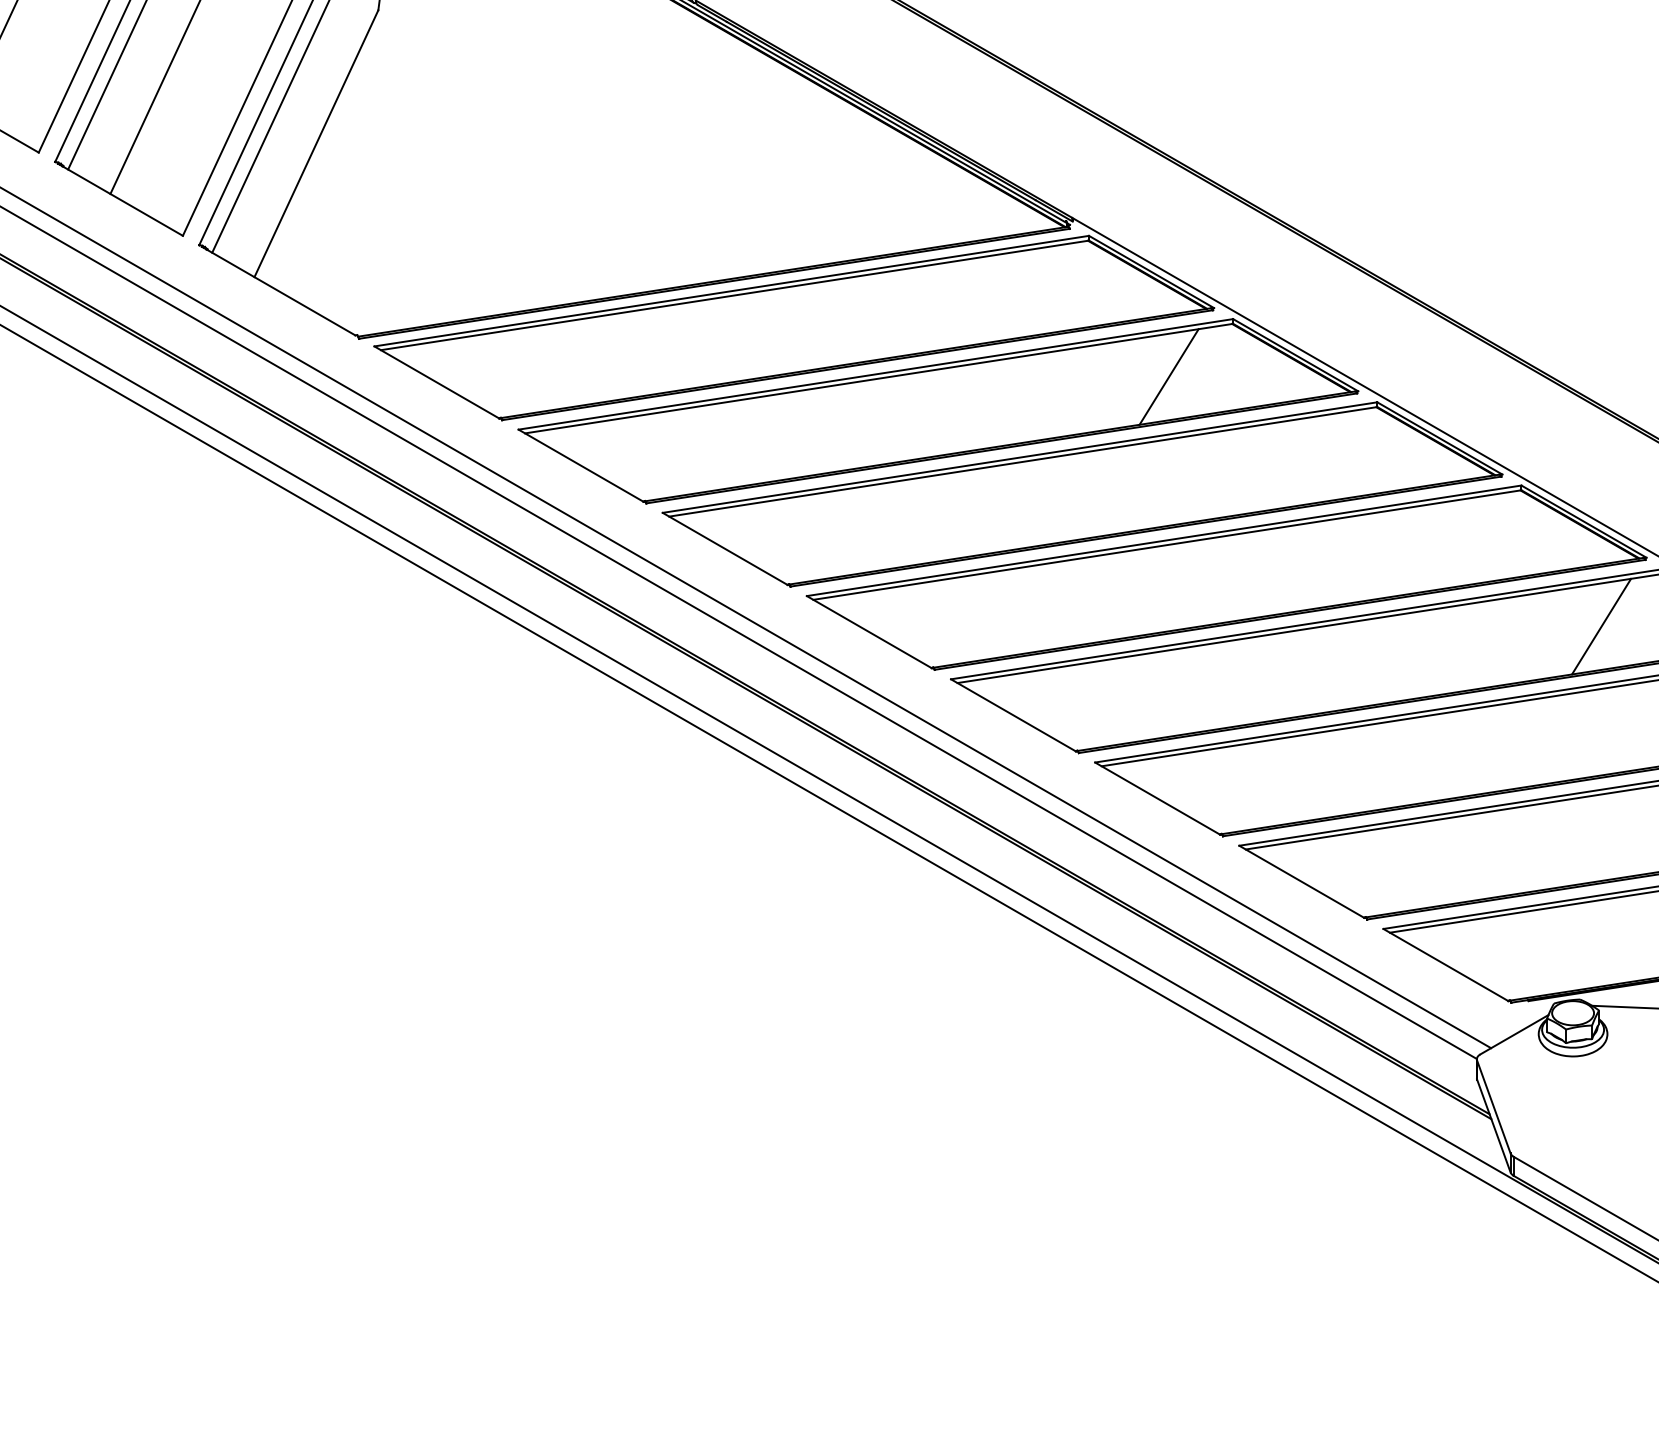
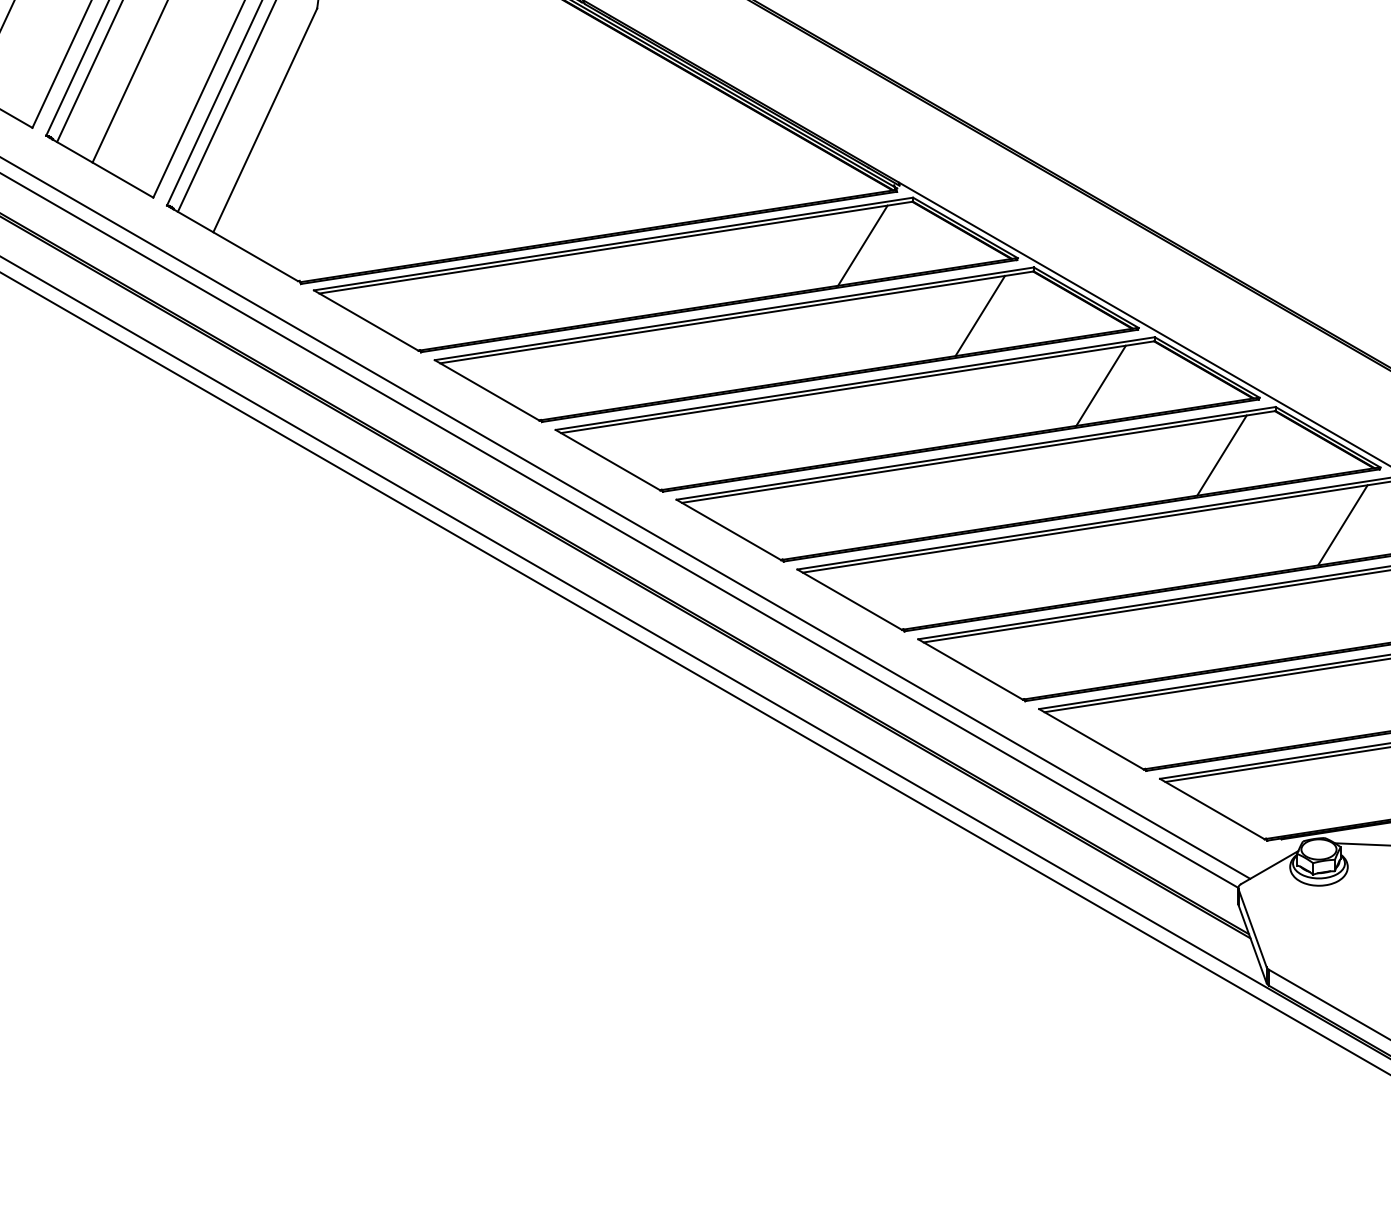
line: (1028, 292) -> (862, 245), added
line: (1312, 460) -> (1100, 386), added
line: (1456, 543) -> (1221, 455), added

